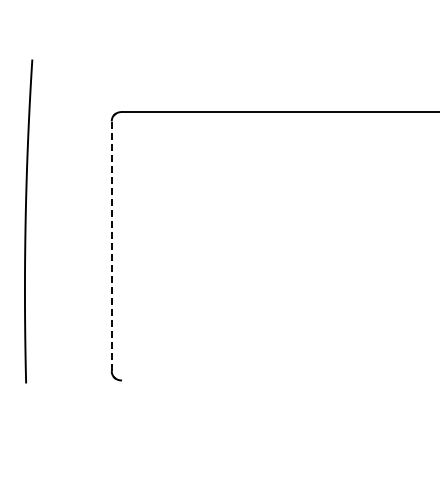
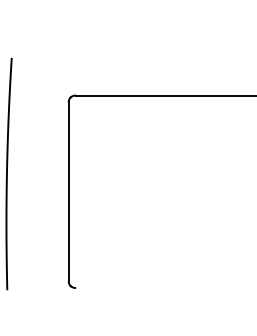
line: (111, 246) -> (68, 191), dashed -> solid

